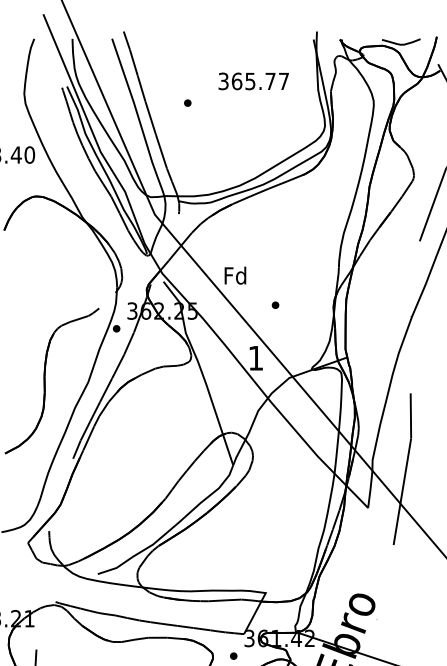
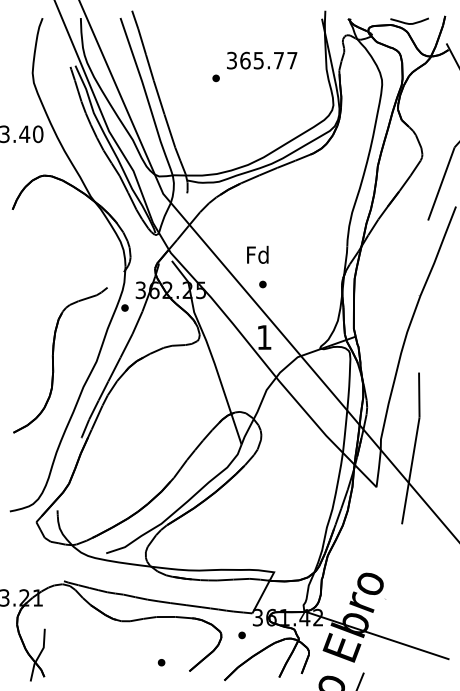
part: (187, 103) -> (215, 78), moved
text: (235, 275) -> (257, 254), moved
part: (275, 305) -> (262, 284), moved

